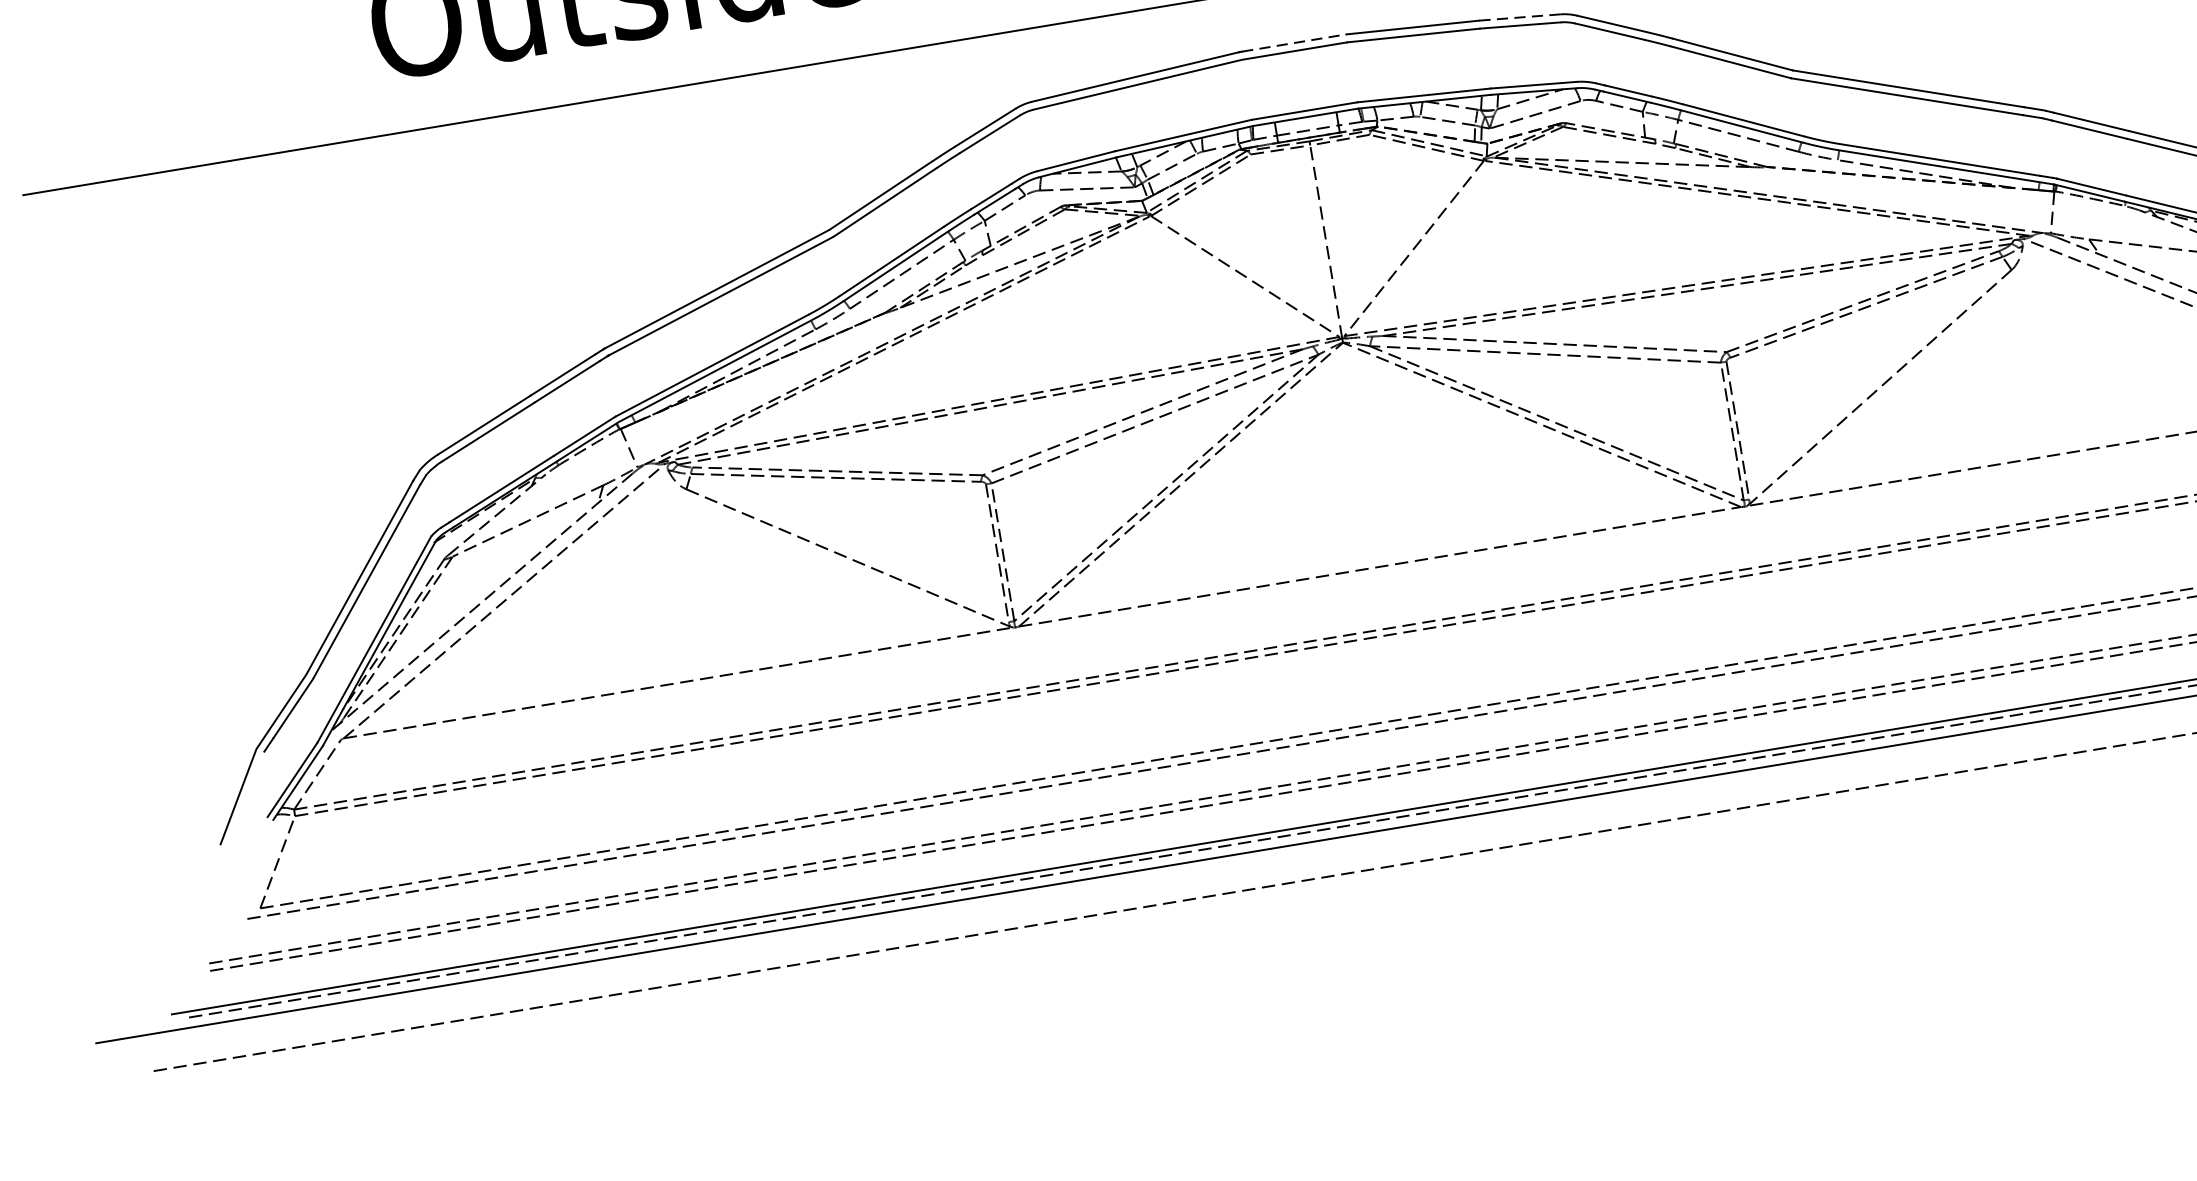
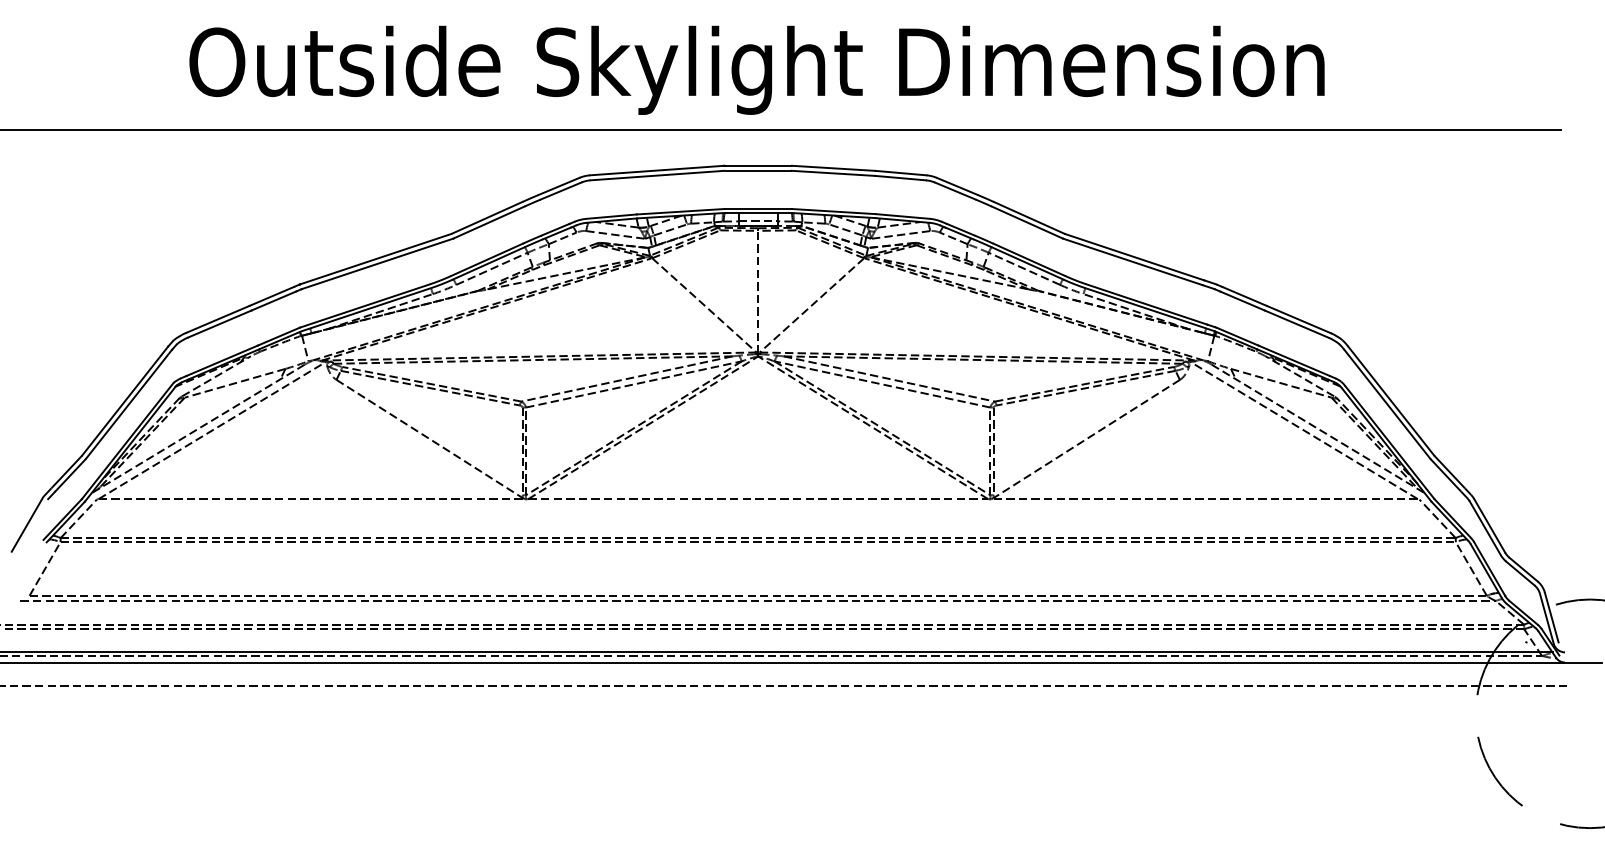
line: (1520, 18) -> (901, 173), dashed -> solid
line: (1293, 42) -> (758, 165), dashed -> solid

